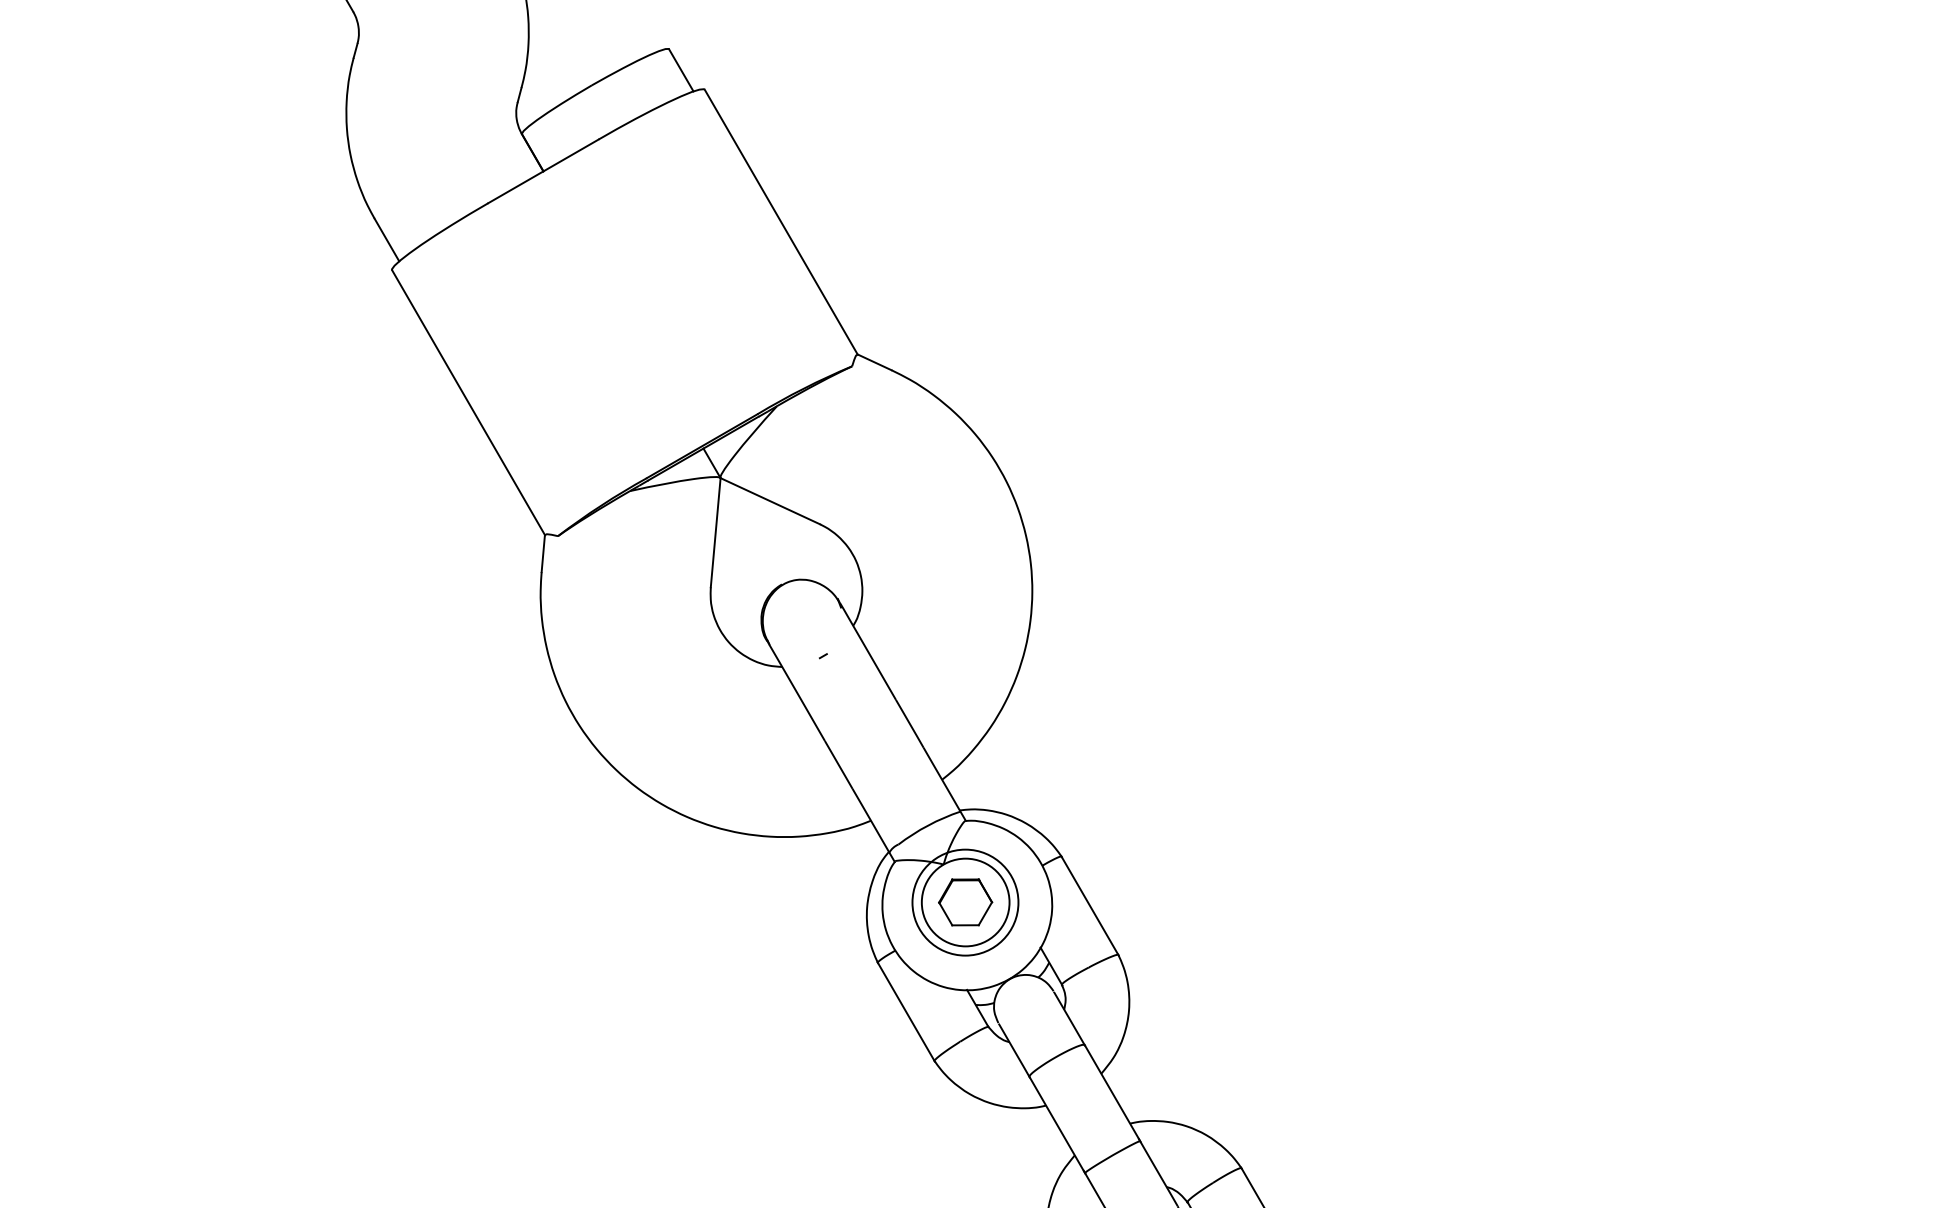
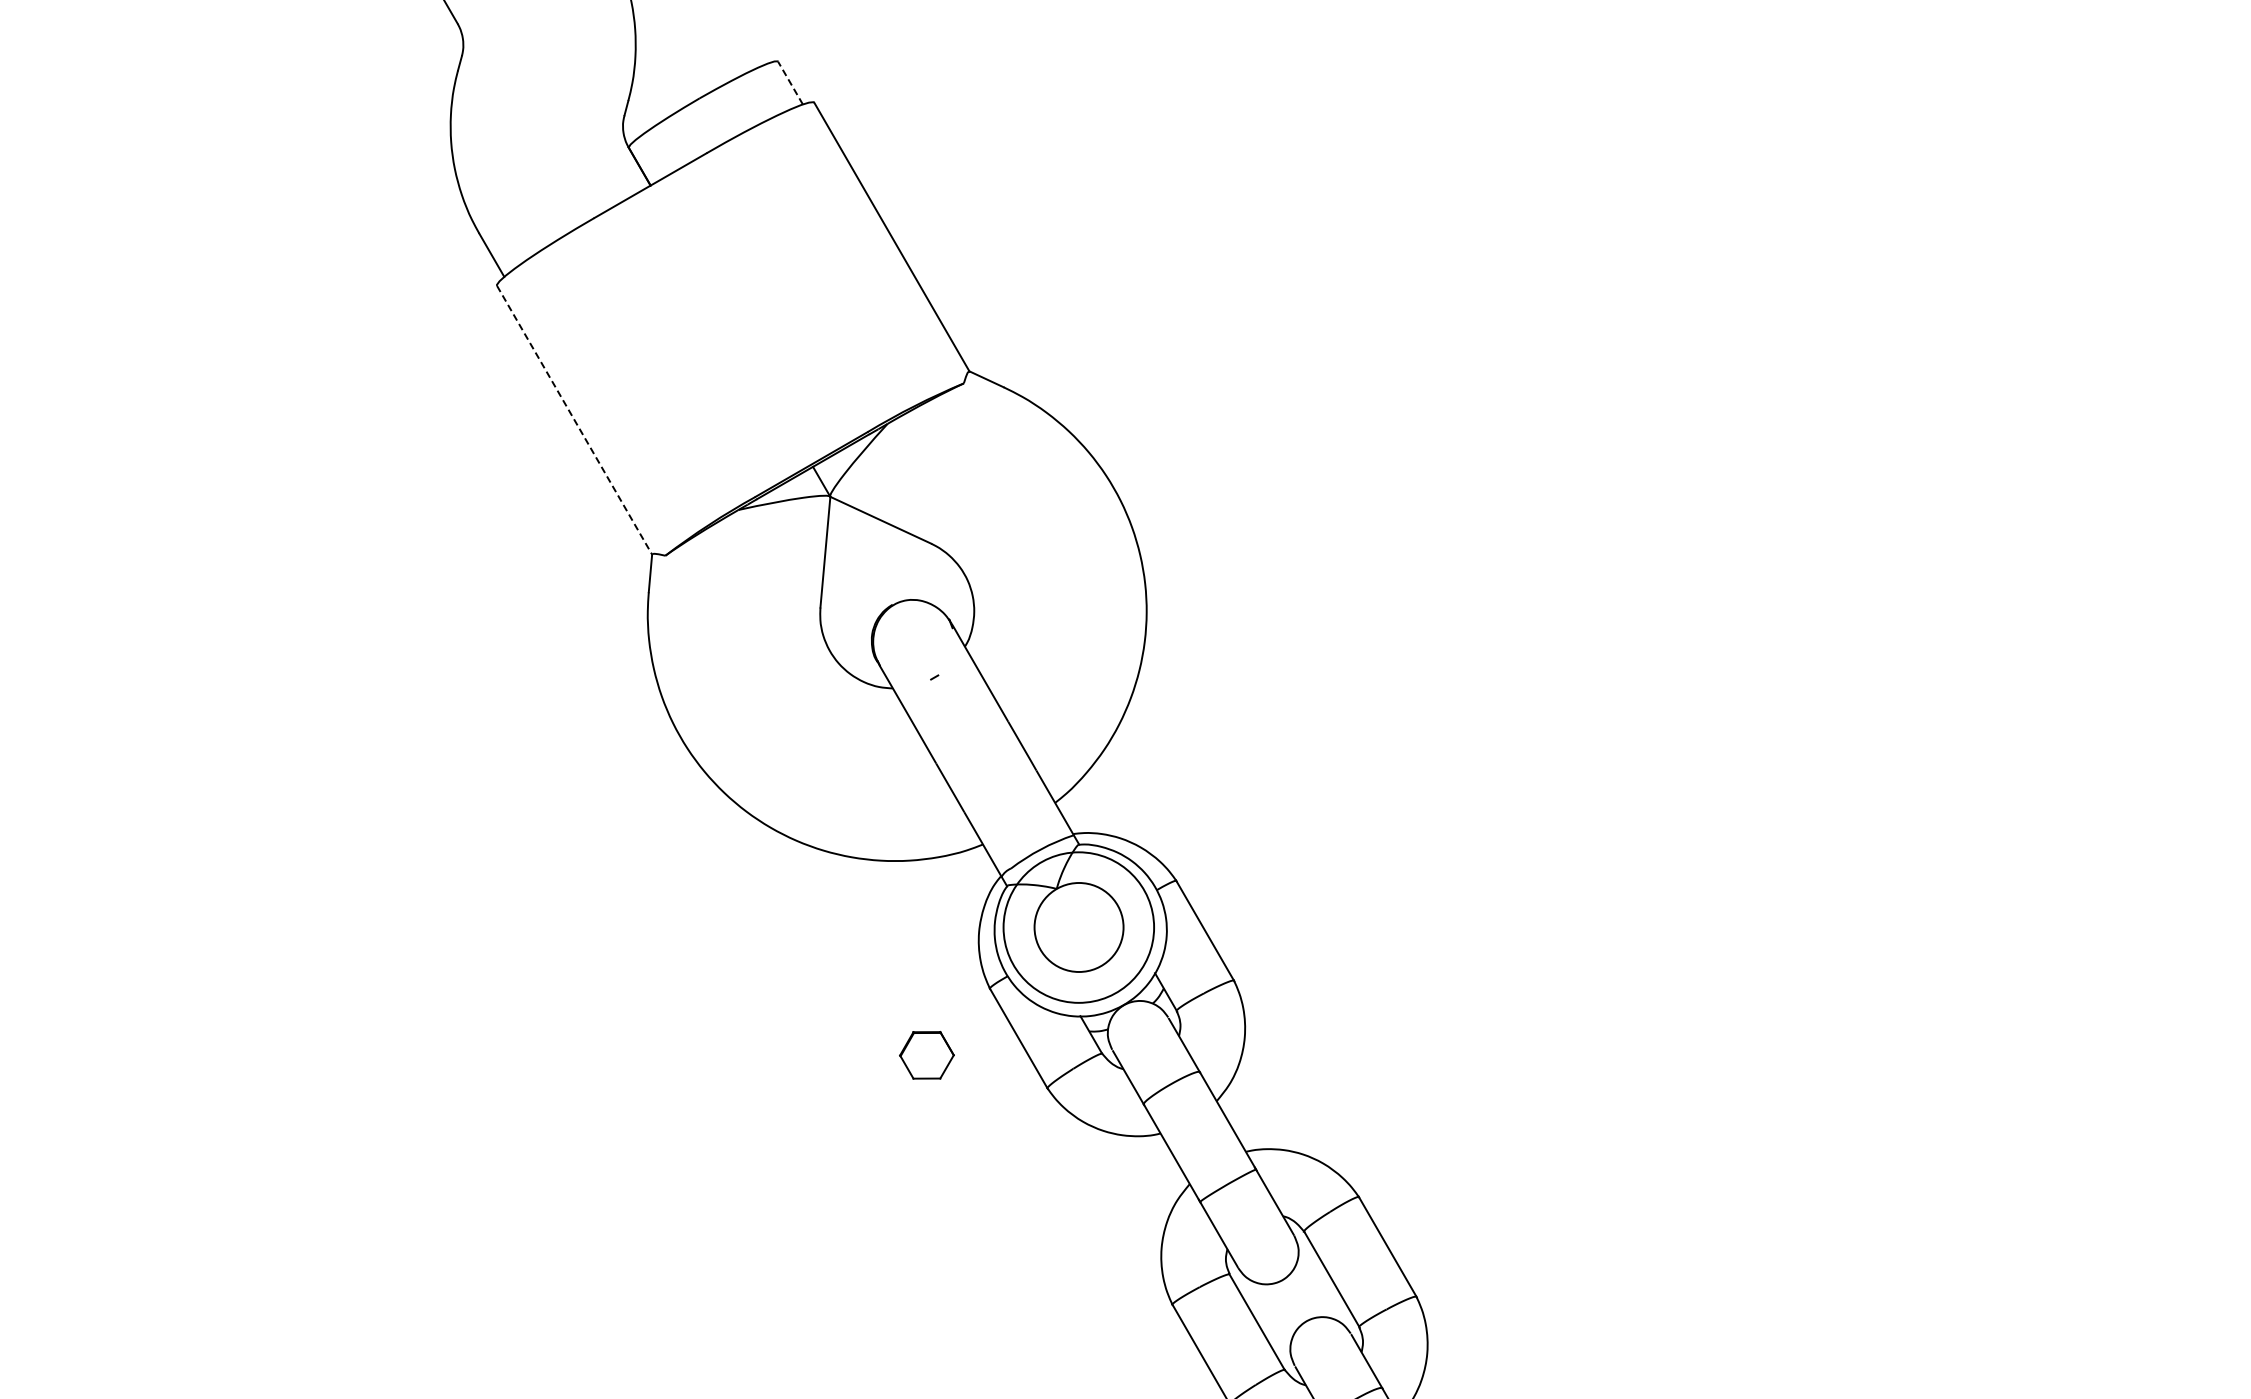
line: (681, 70) -> (790, 83), solid -> dashed
line: (468, 402) -> (574, 420), solid -> dashed
circle: (965, 902) -> (1078, 927), size x1.4
part: (965, 902) -> (926, 1055), moved

